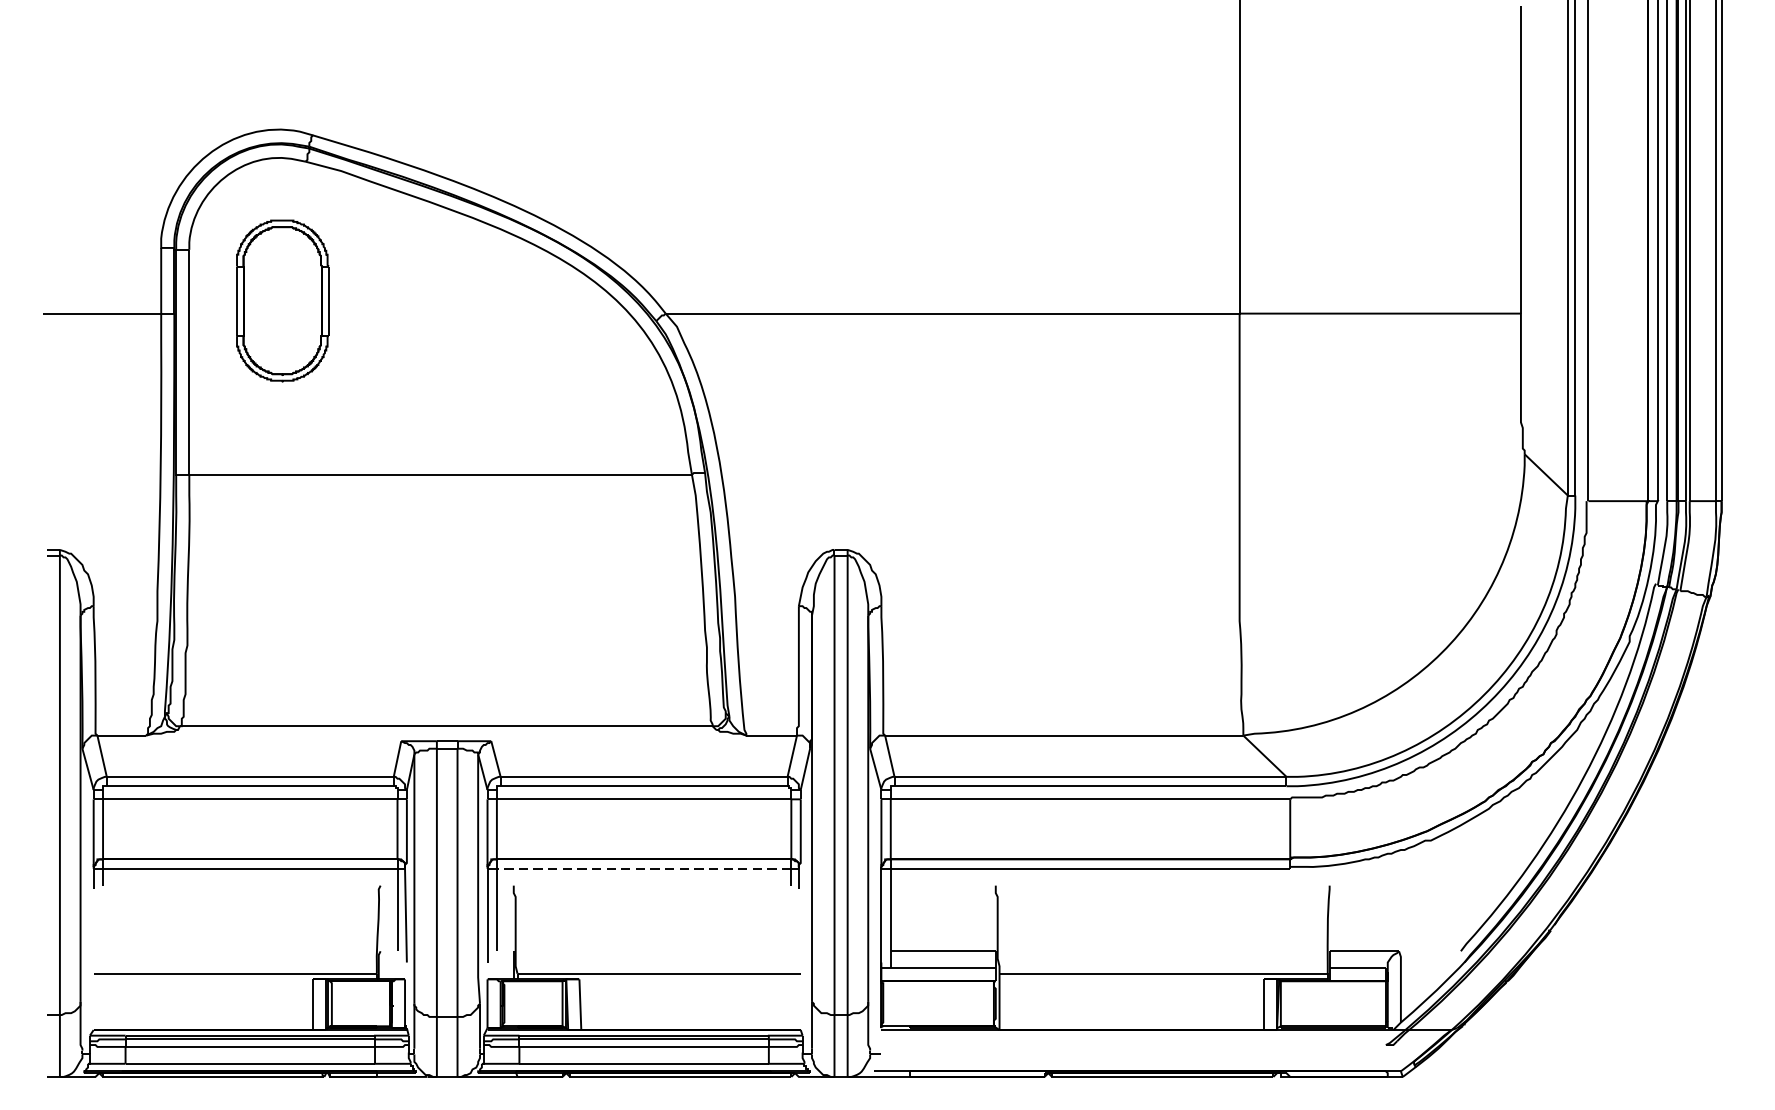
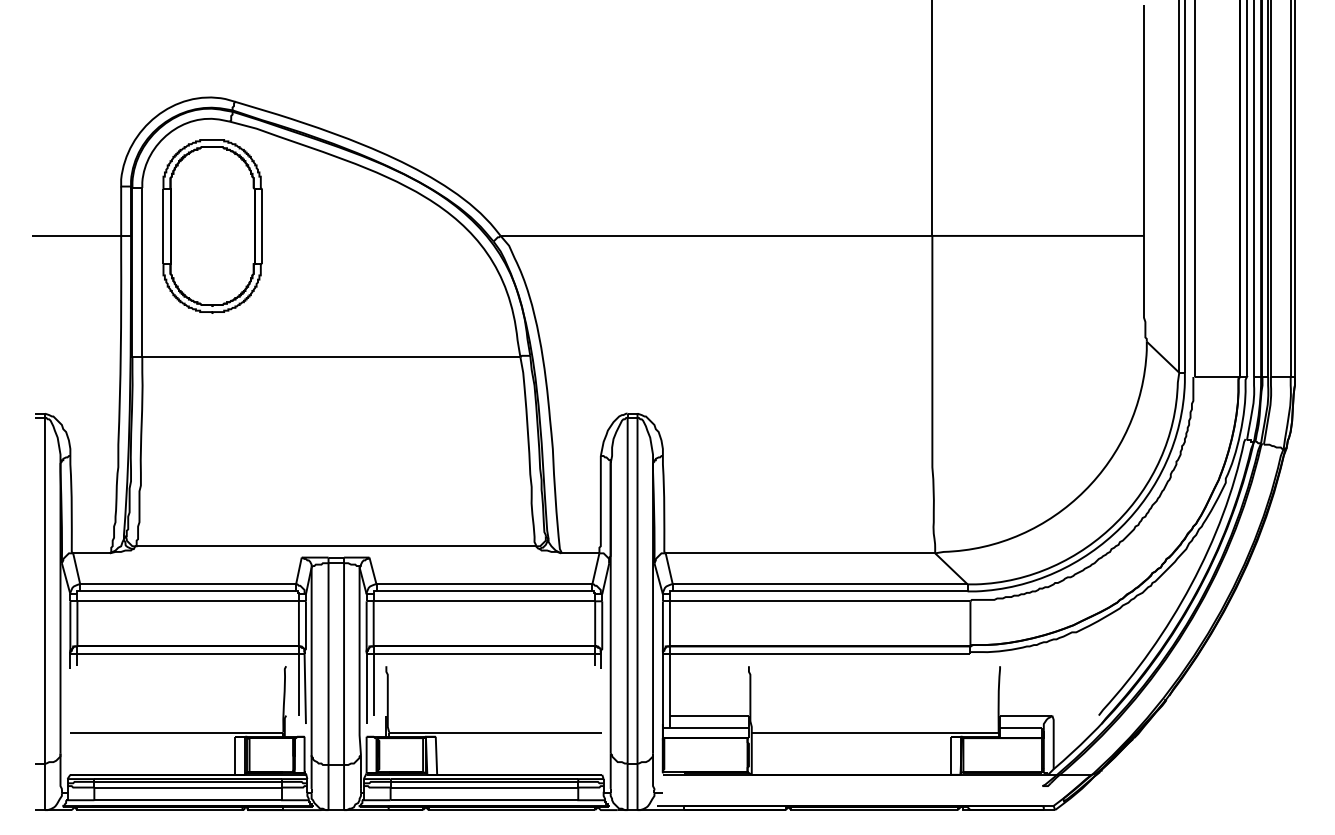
part: (282, 301) -> (212, 226), size x1.43
line: (644, 868) -> (484, 653), dashed -> solid

